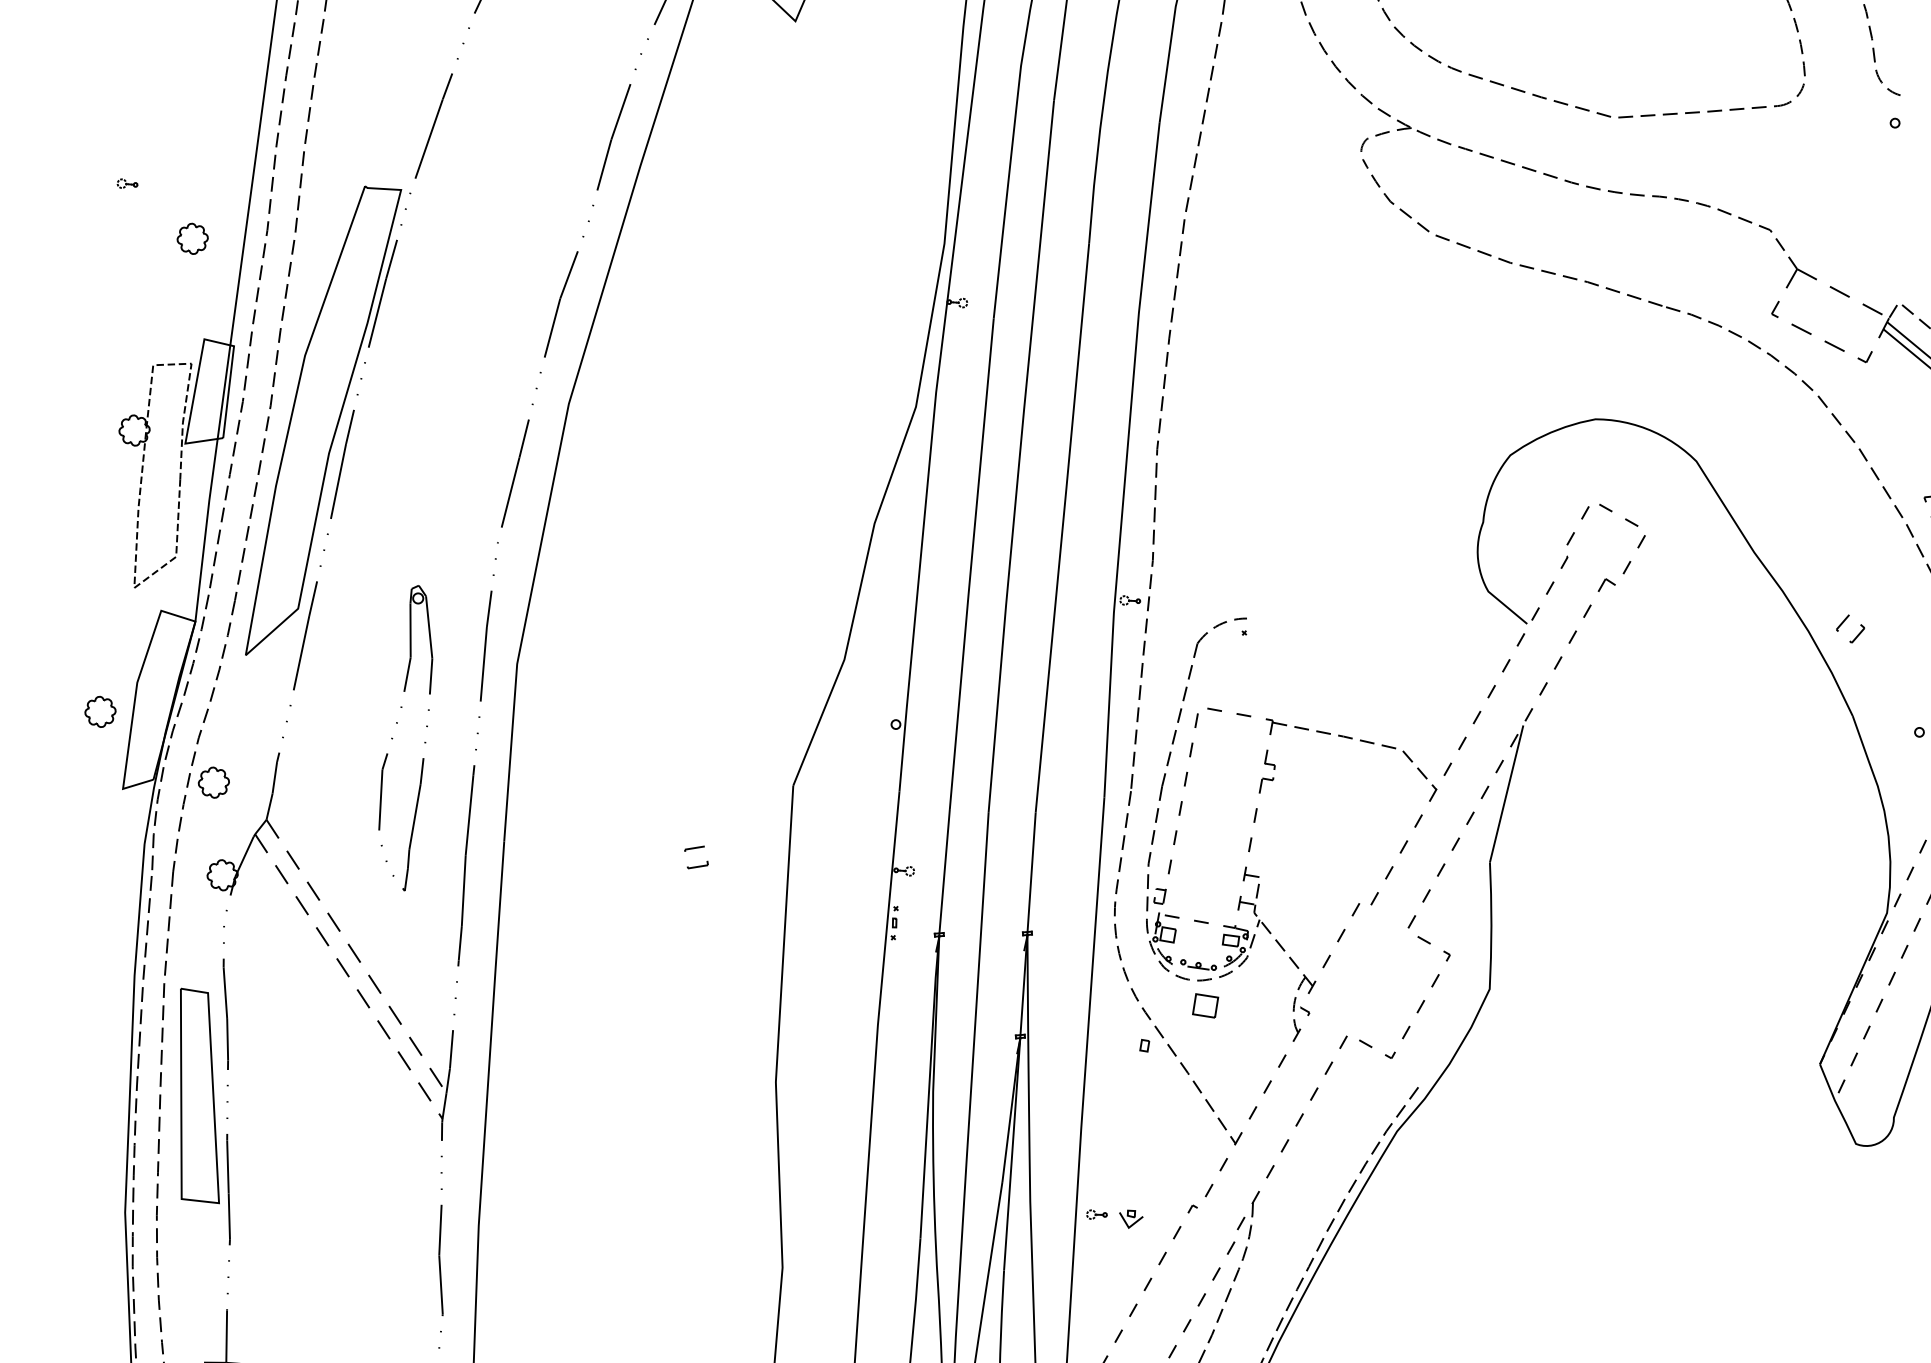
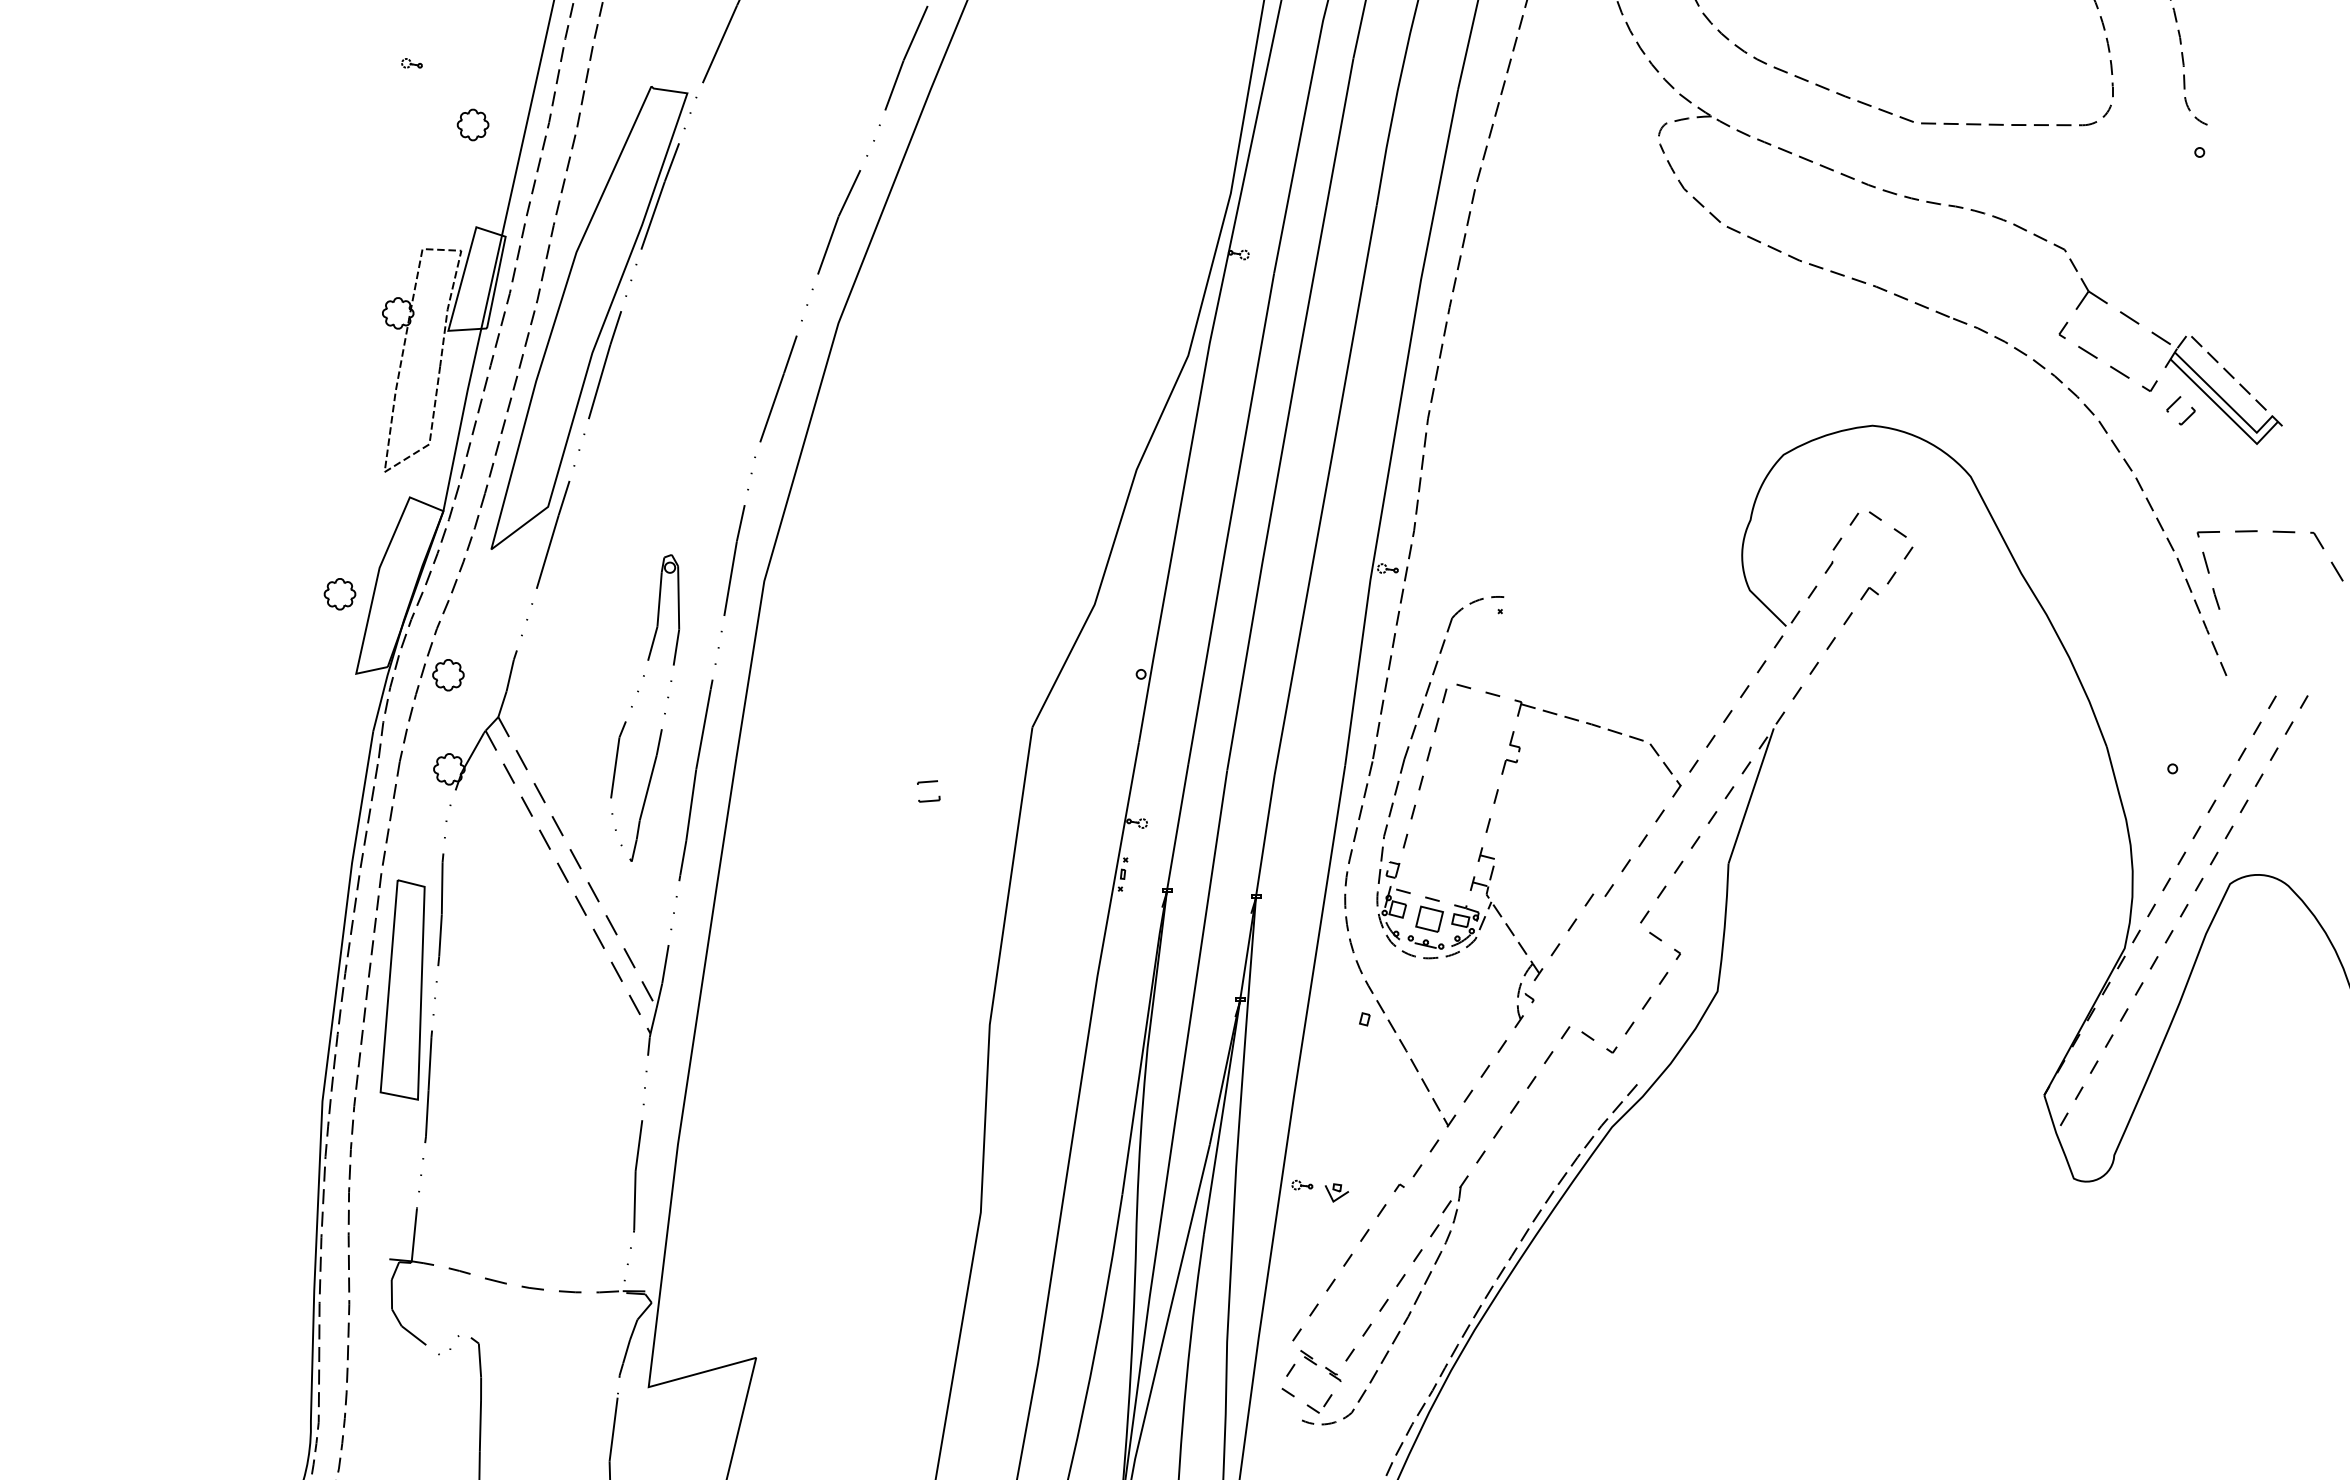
part: (1843, 623) -> (2174, 404), moved
part: (392, 739) -> (632, 707), moved
part: (1205, 1005) -> (1429, 918), moved

